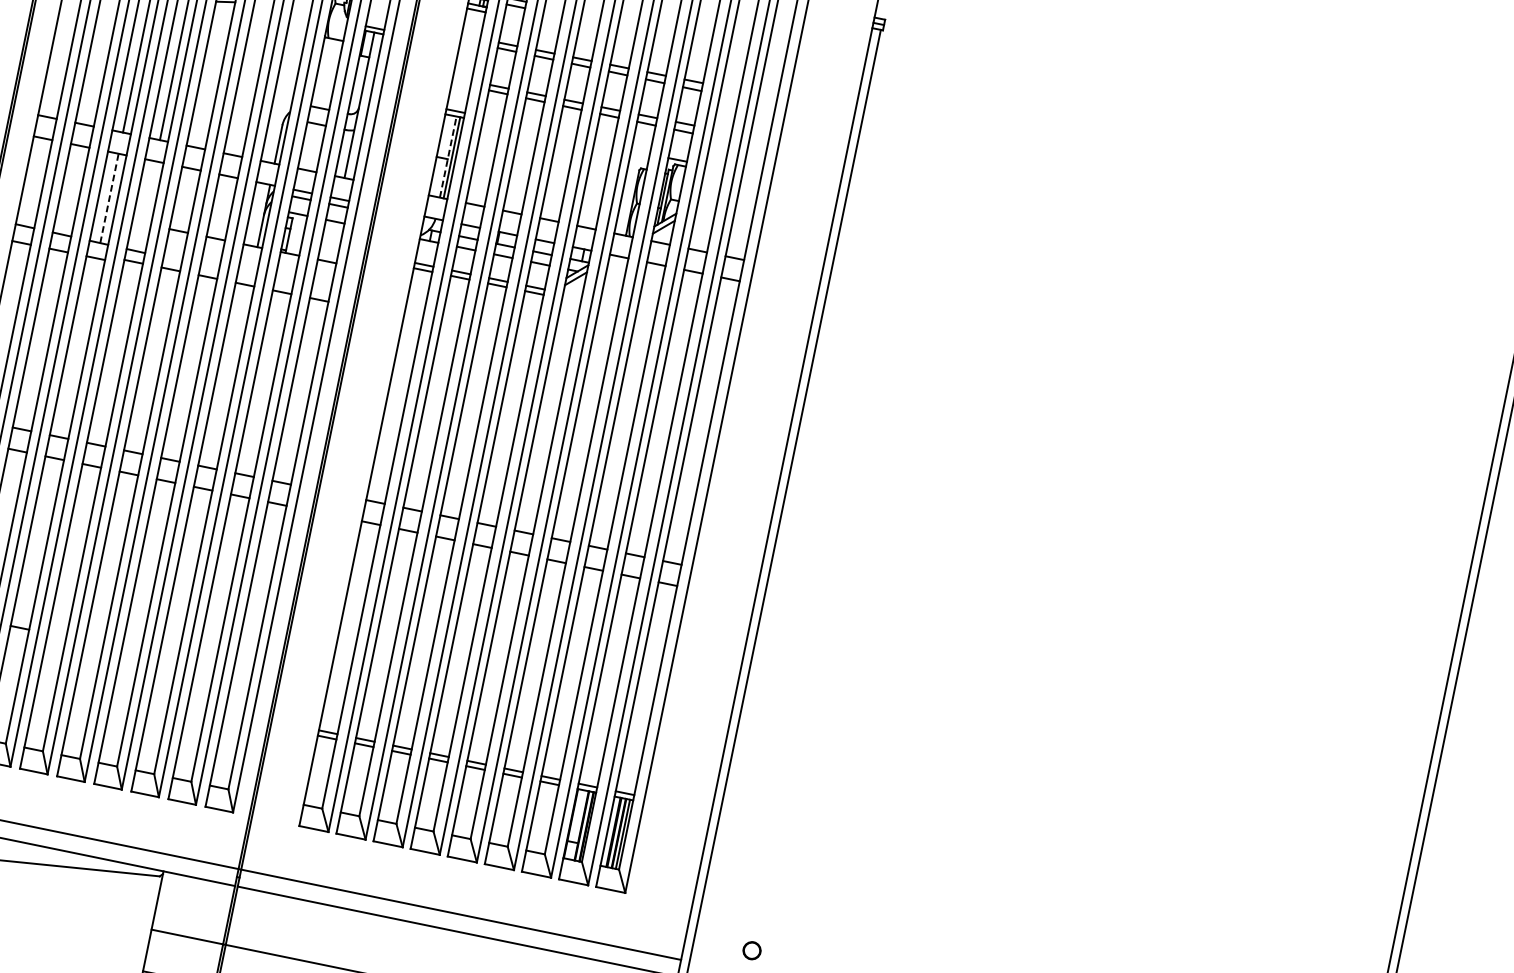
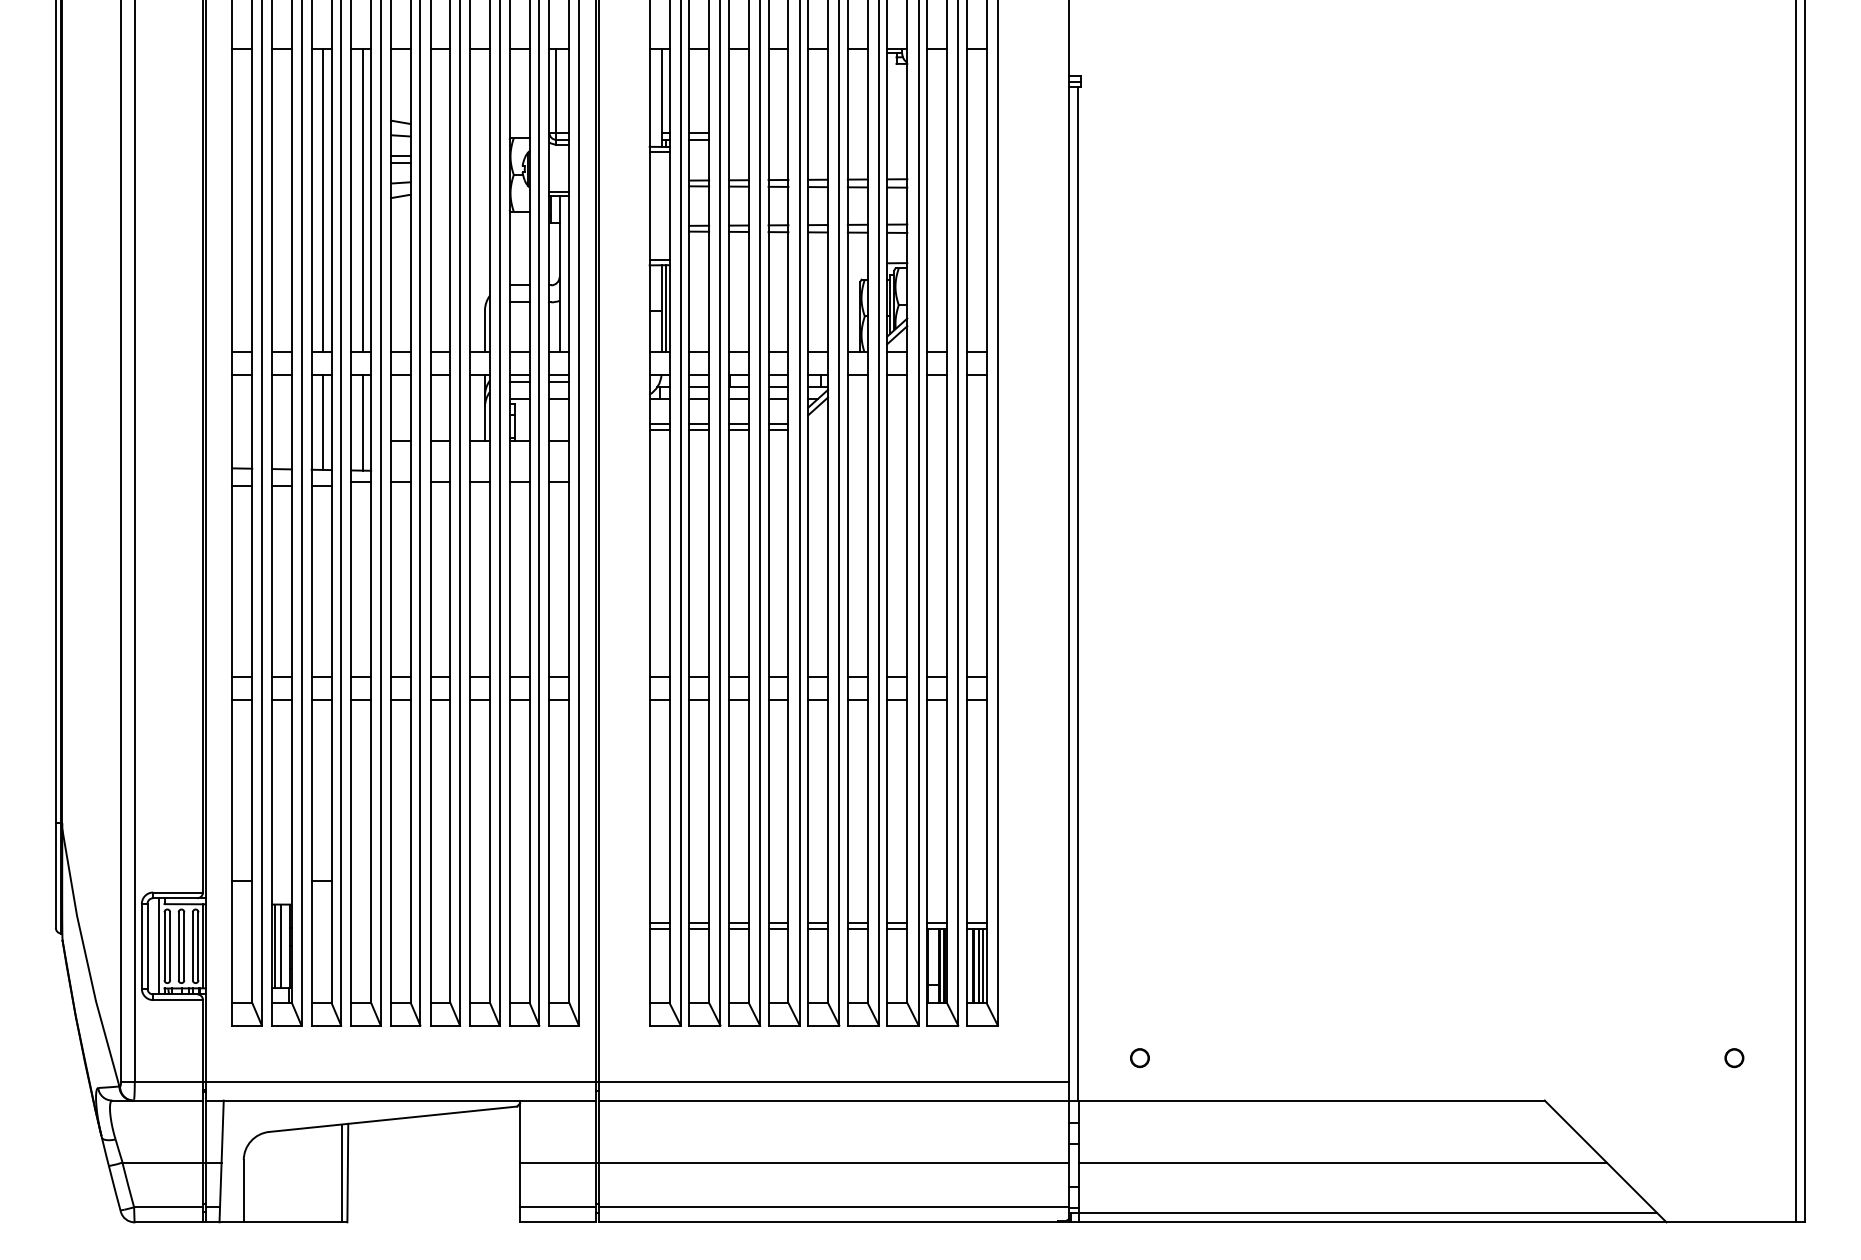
line: (448, 156) -> (661, 308), dashed -> solid
line: (109, 198) -> (323, 422), dashed -> solid
line: (146, 206) -> (362, 422), added

